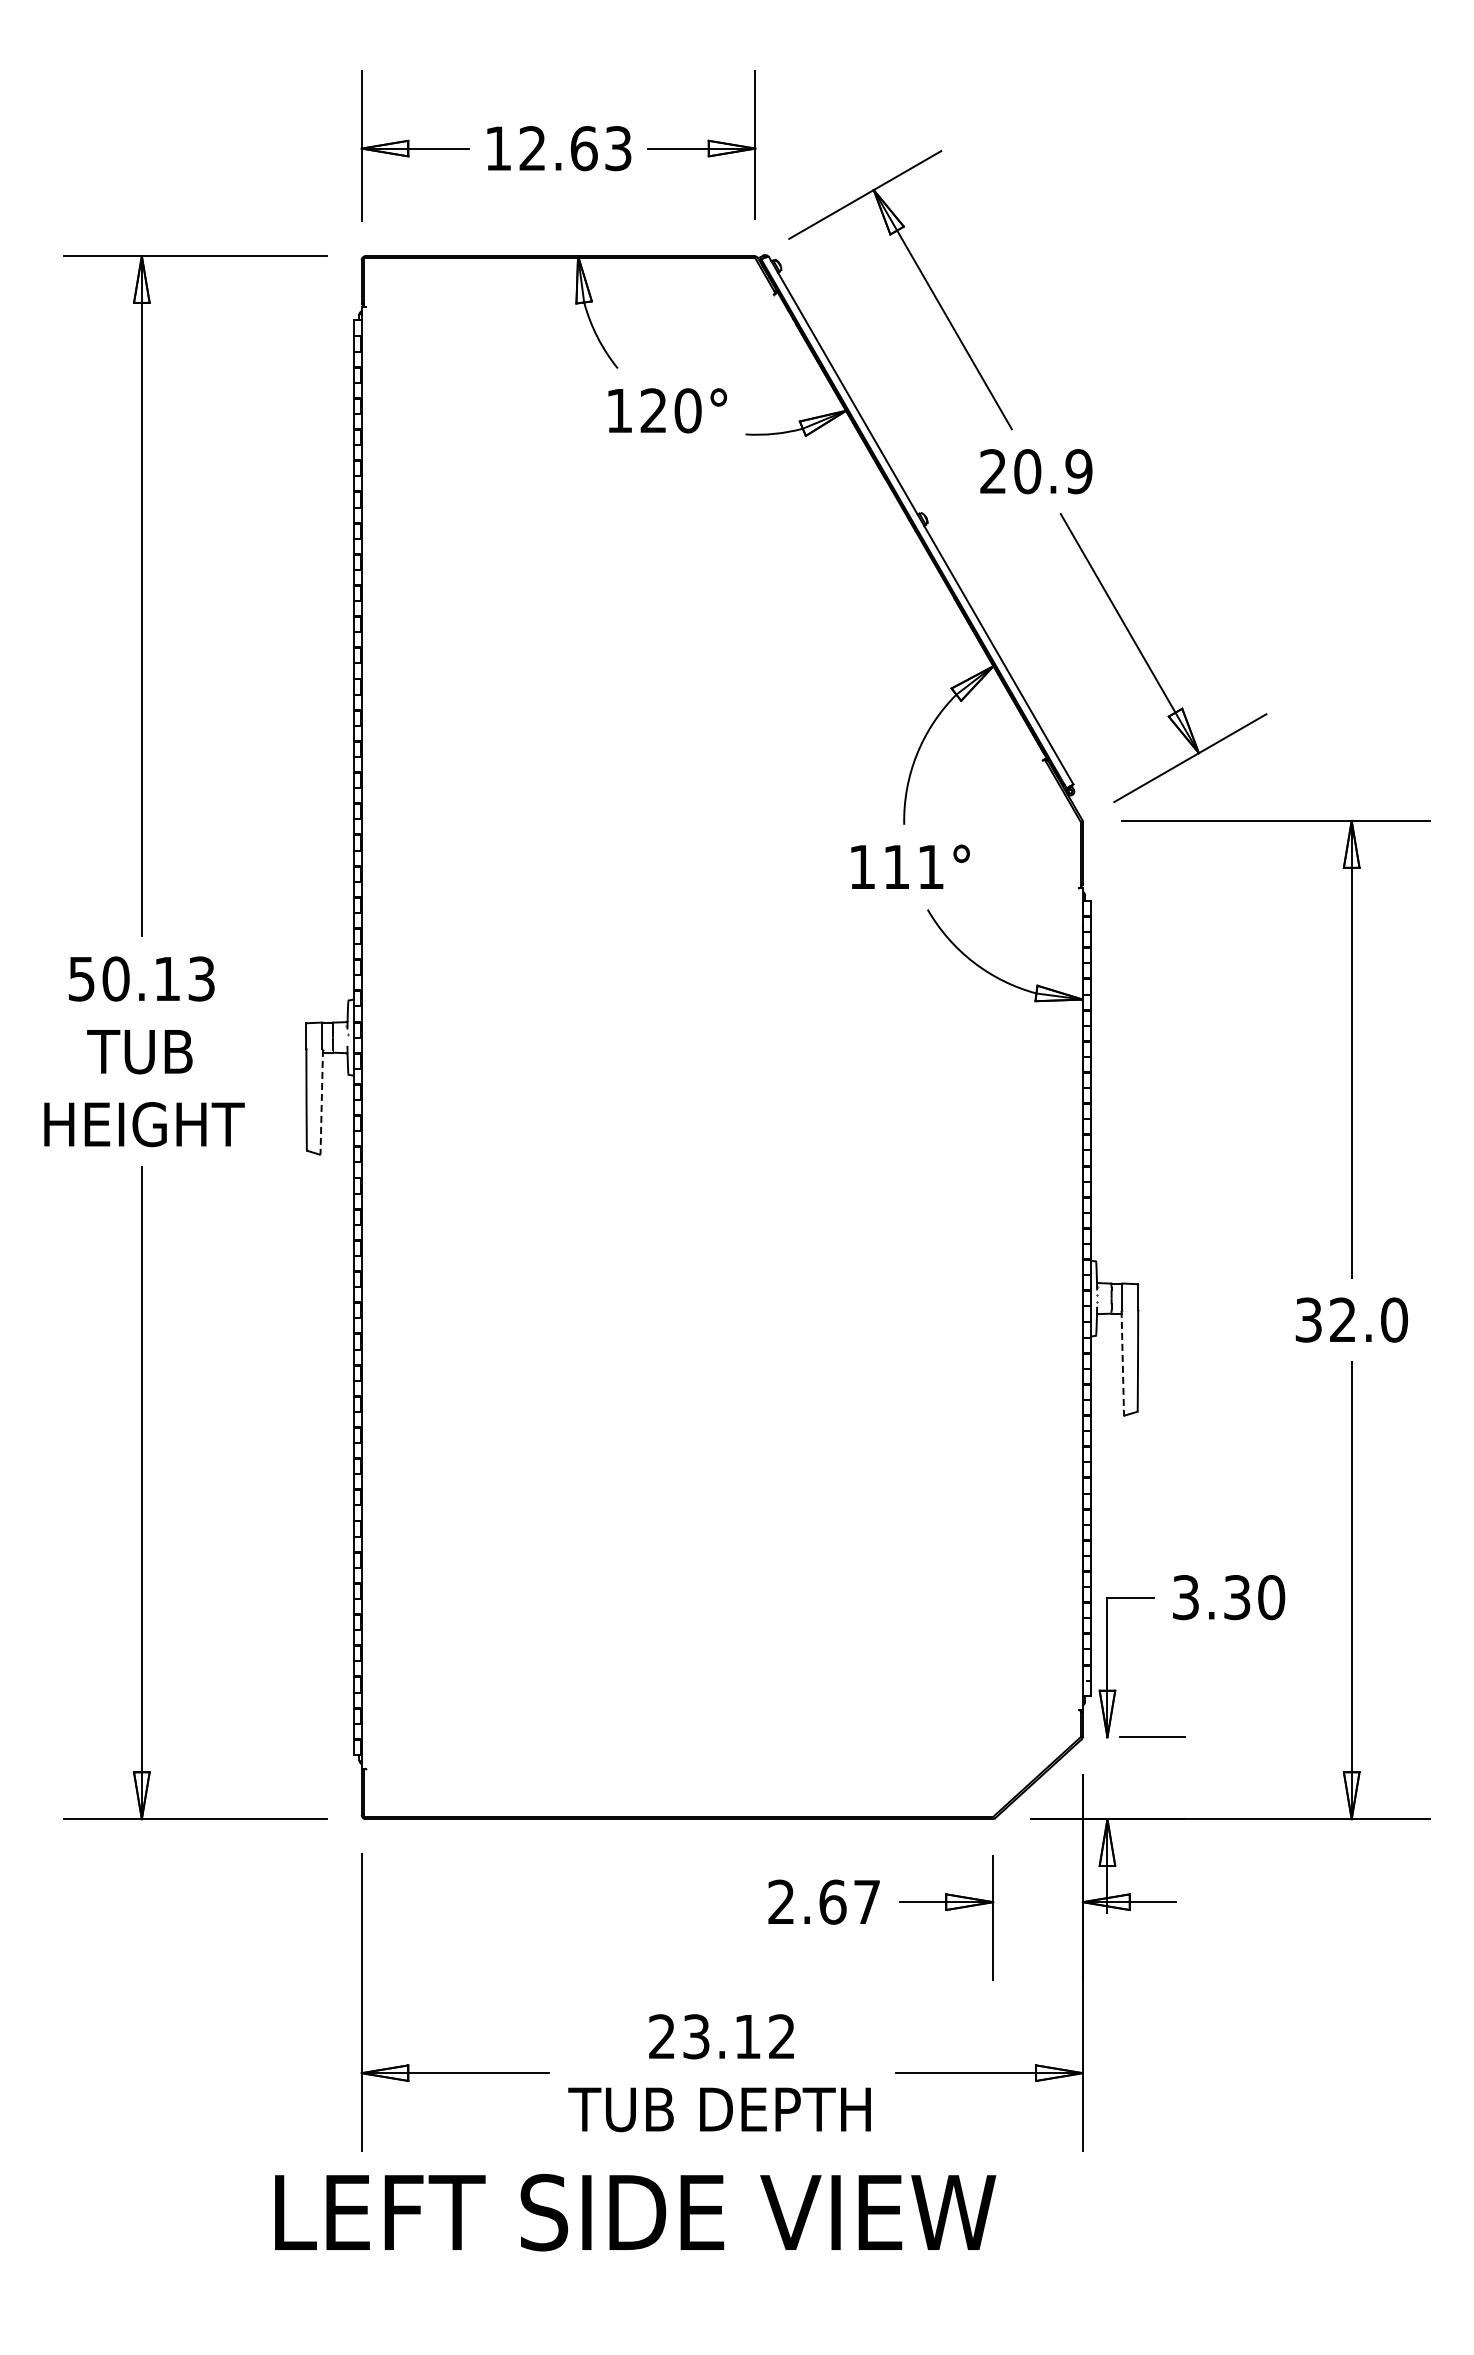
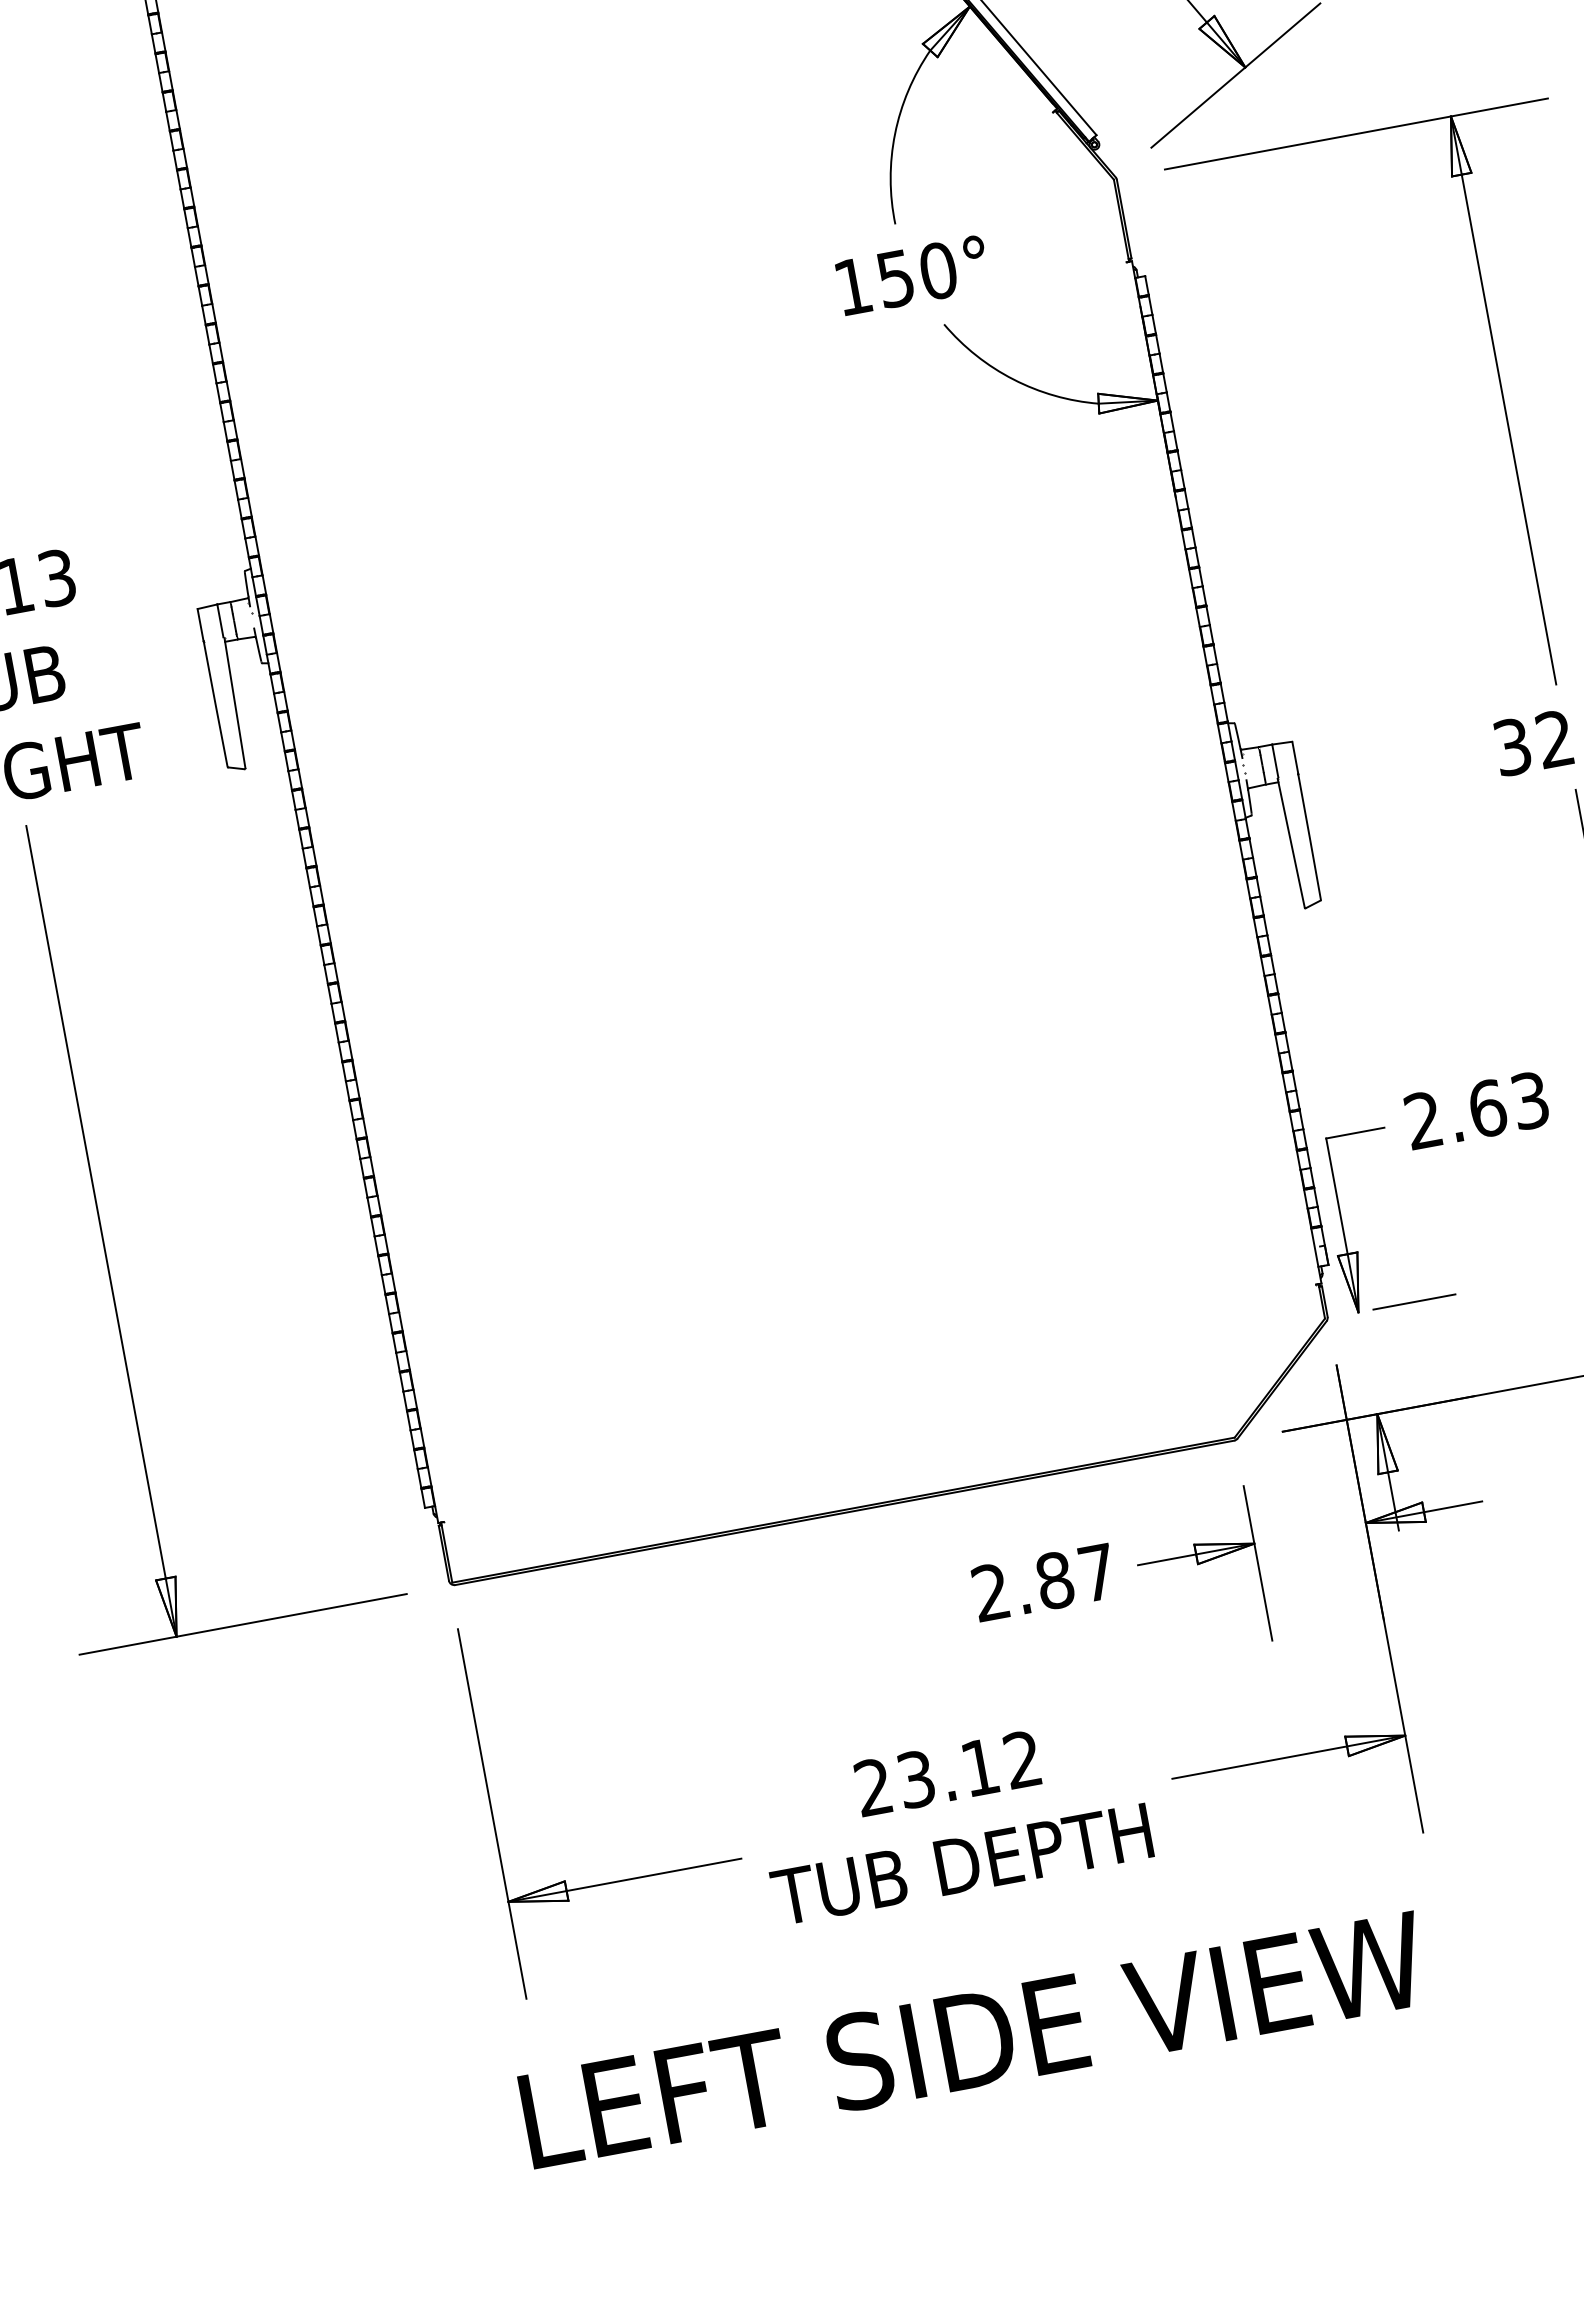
text: (913, 866) -> (916, 274), 111° -> 150°
line: (321, 1101) -> (234, 702), dashed -> solid
line: (1122, 1362) -> (1290, 842), dashed -> solid
text: (1228, 1597) -> (1476, 1110), 3.30 -> 2.63
text: (832, 1901) -> (1054, 1579), 2.67 -> 2.87
text: (635, 2212) -> (973, 2039), moved

